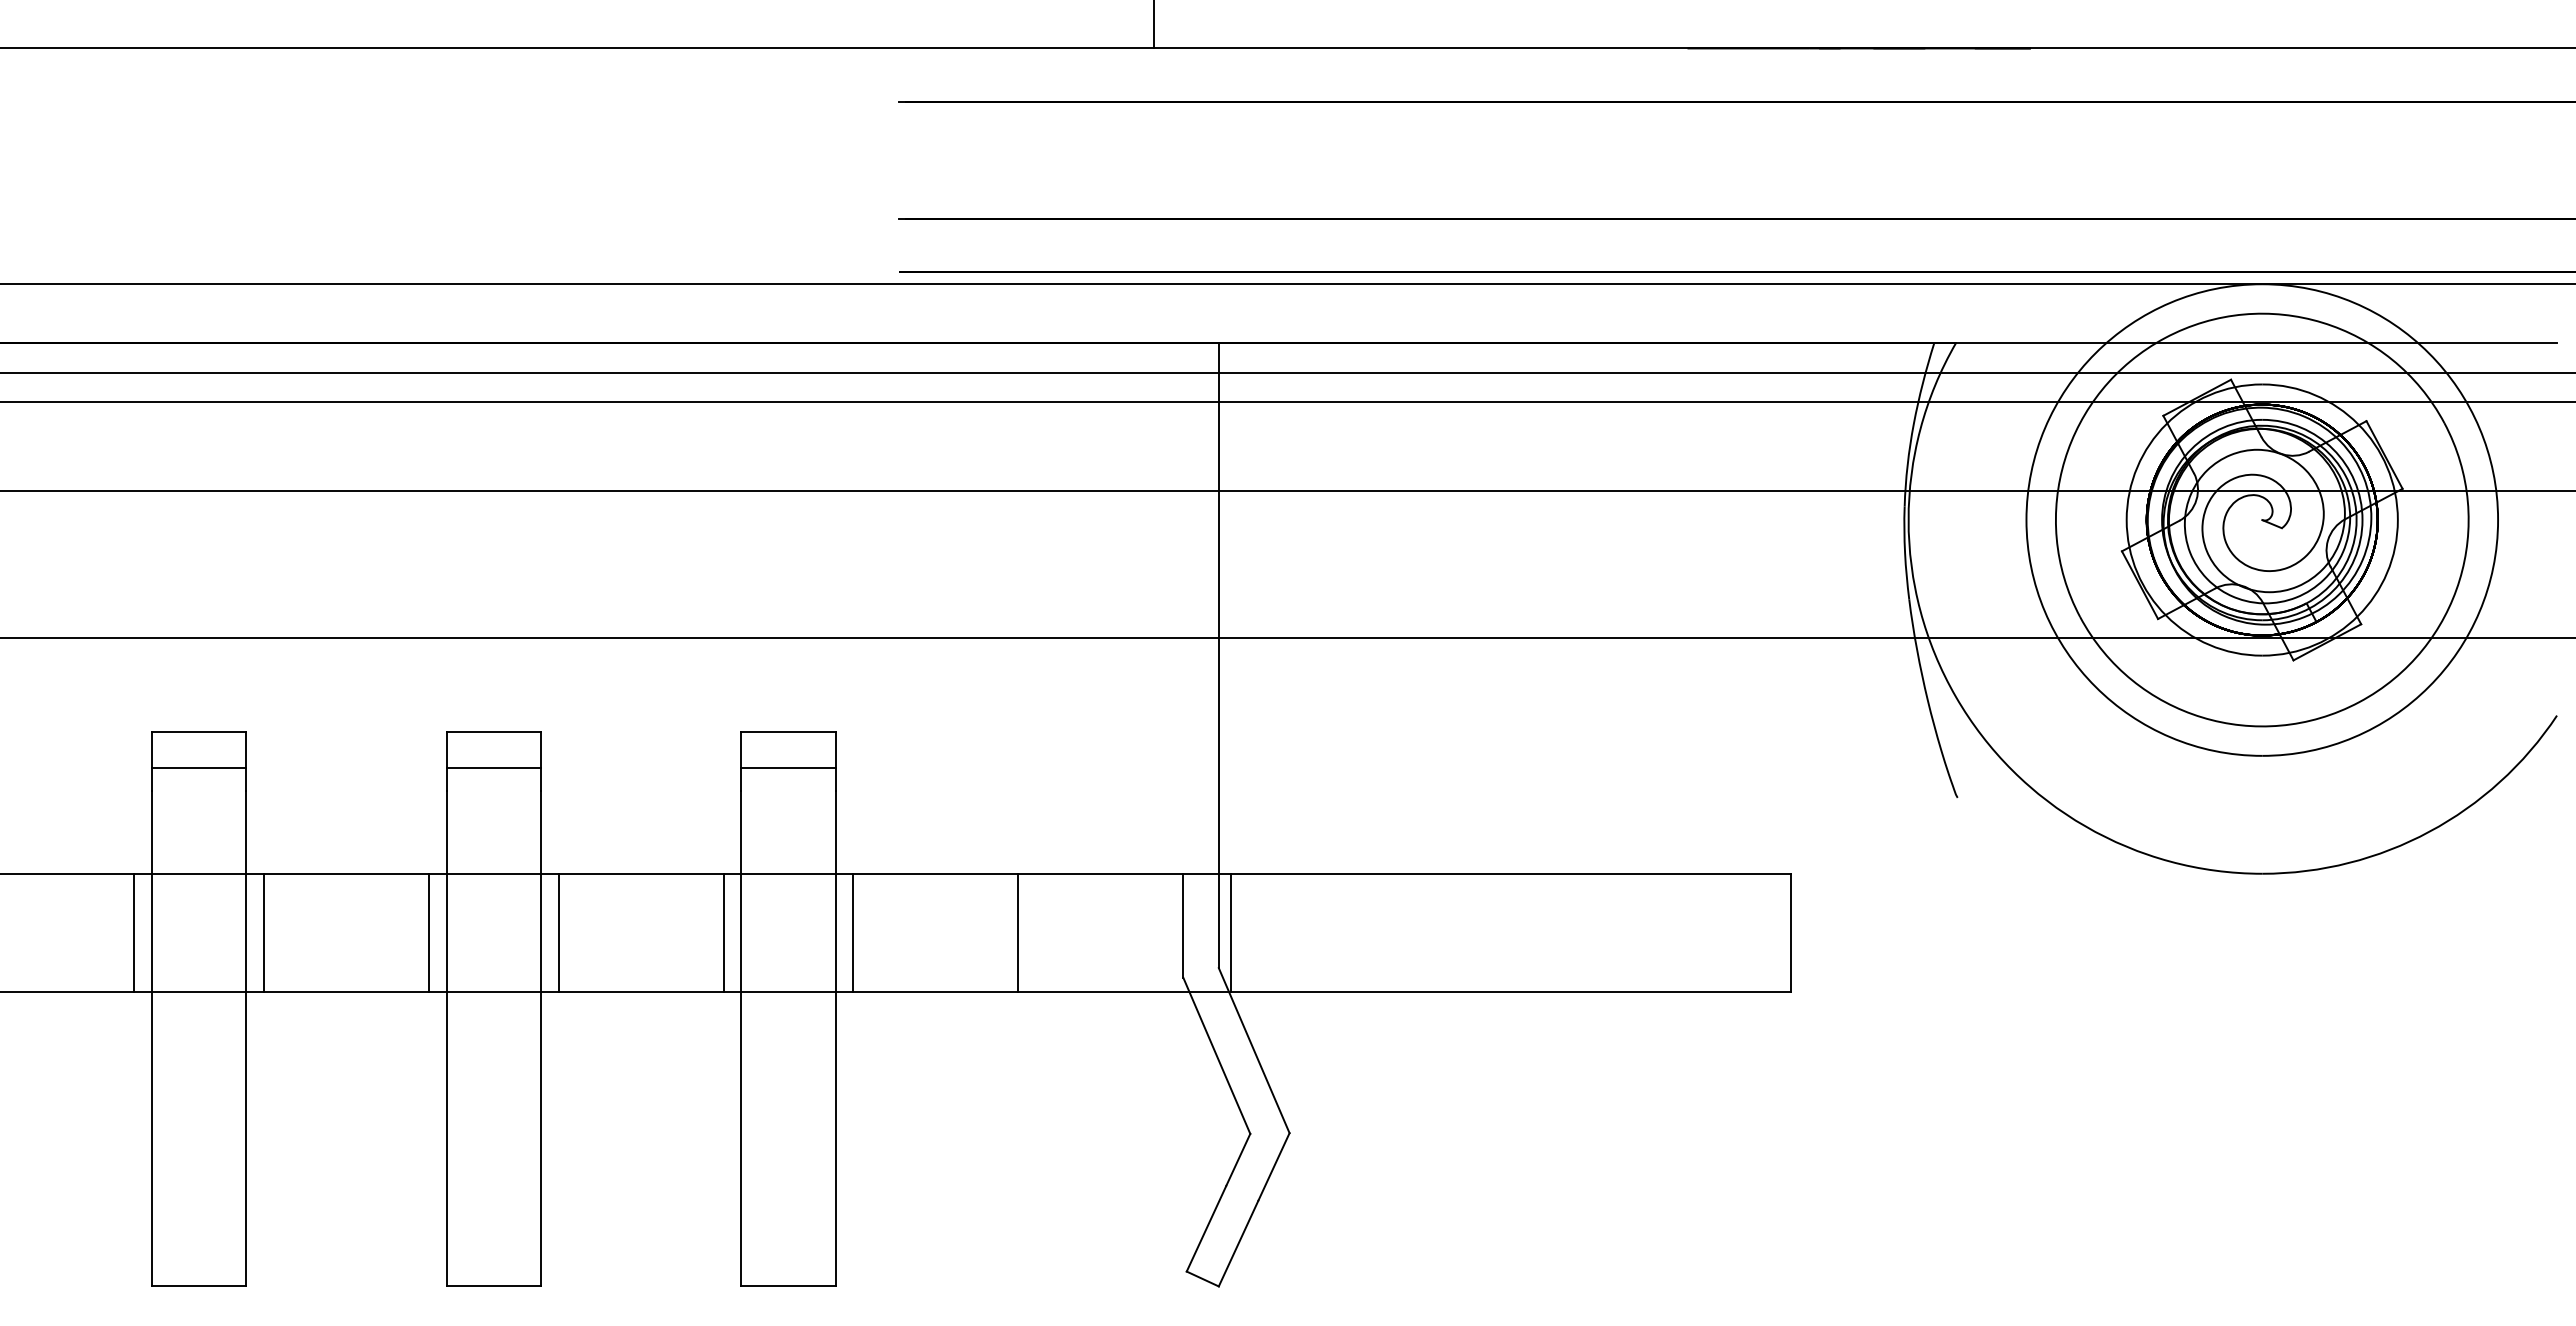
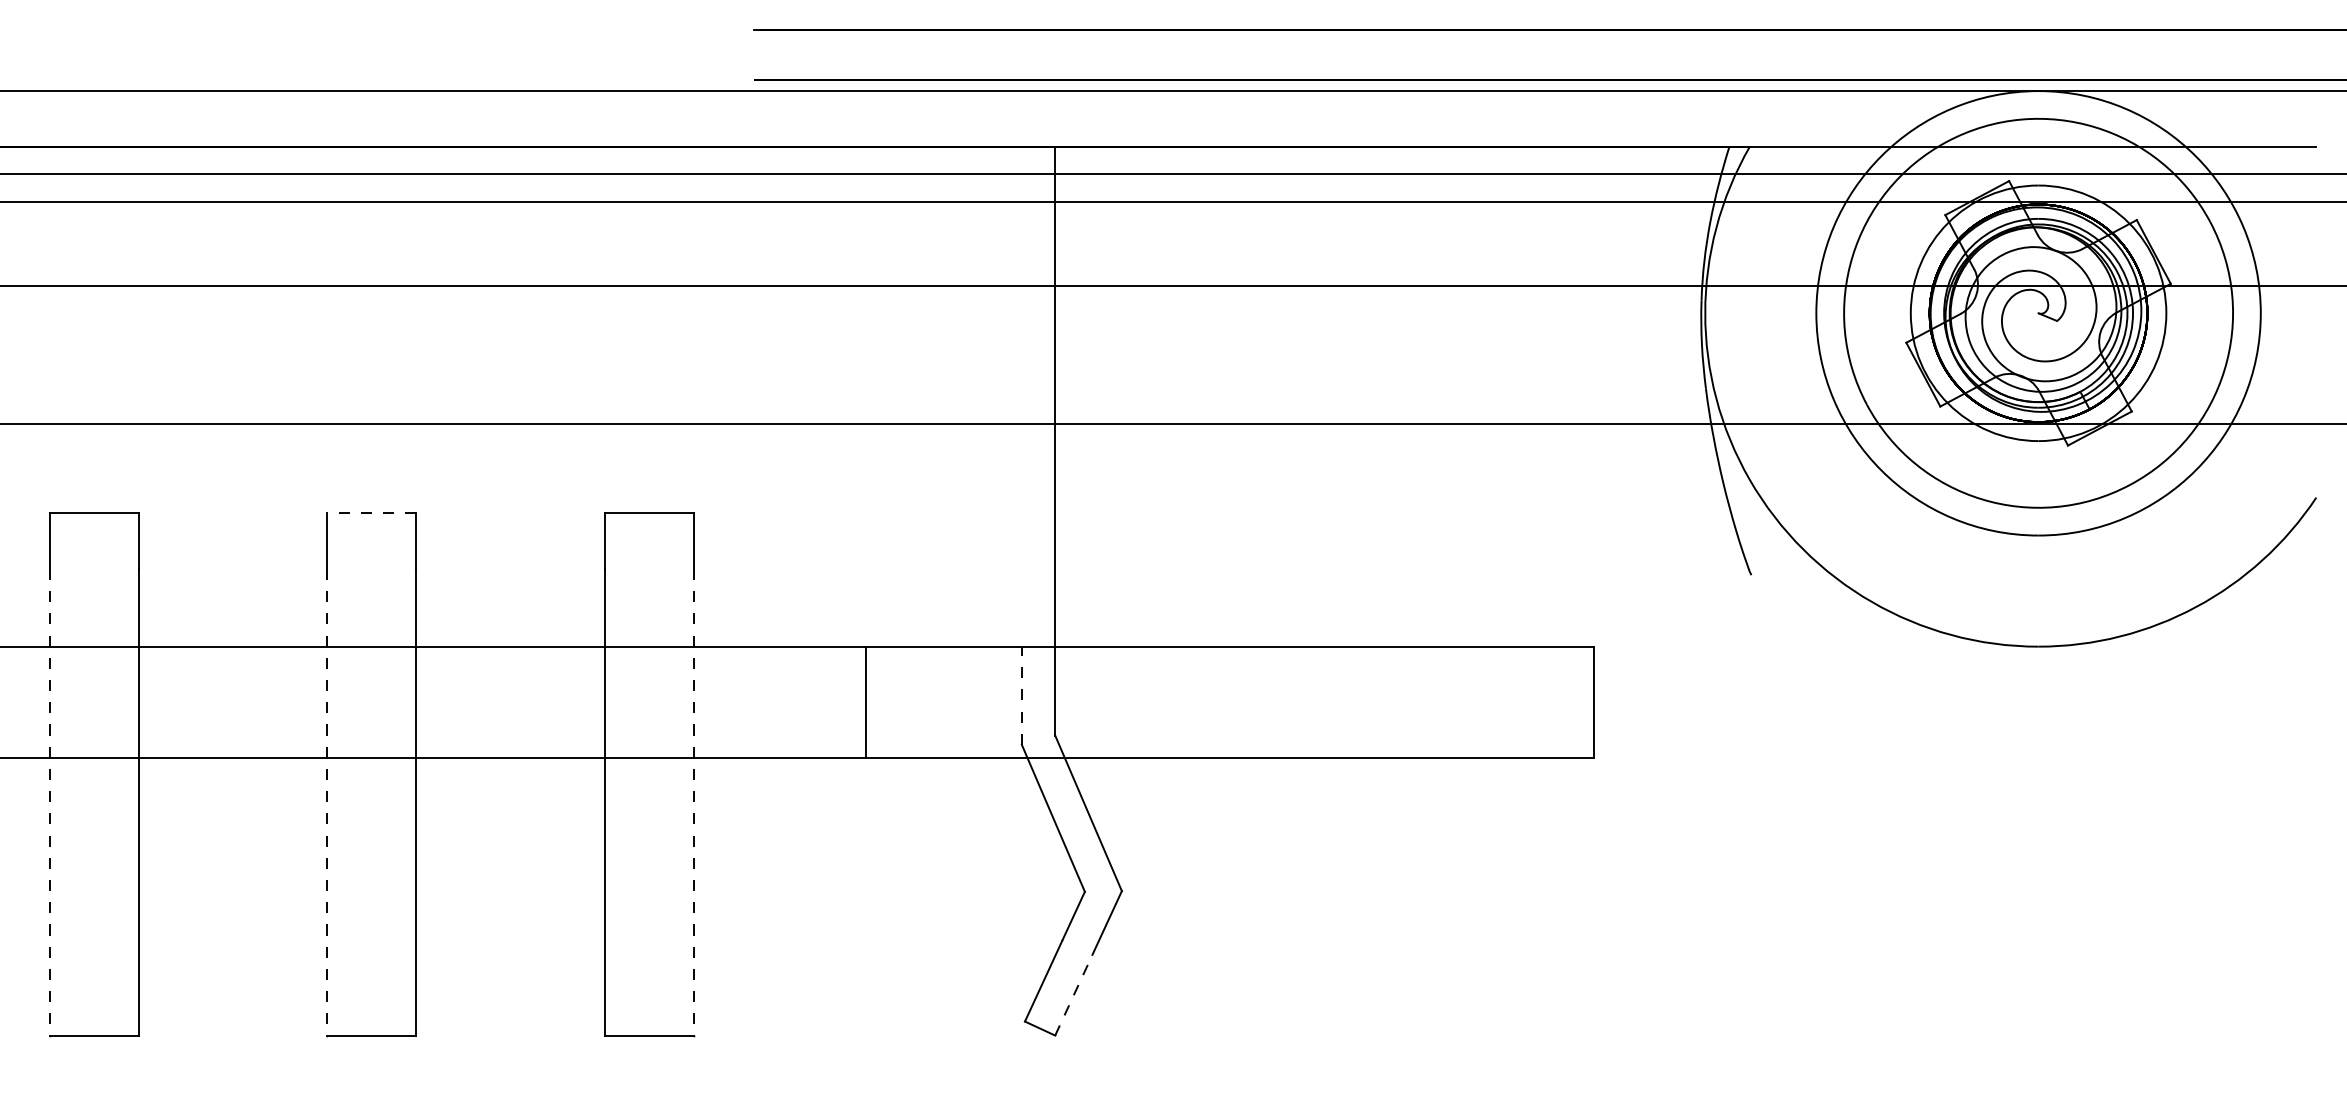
line: (493, 732) -> (371, 513), solid -> dashed
line: (198, 767) -> (93, 546), removed
line: (493, 767) -> (371, 546), removed
line: (788, 767) -> (649, 546), removed
line: (1183, 925) -> (1021, 695), solid -> dashed
line: (134, 932) -> (33, 702), removed
line: (263, 932) -> (154, 702), removed
line: (428, 932) -> (310, 702), removed
line: (558, 932) -> (432, 702), removed
line: (723, 932) -> (588, 702), removed
line: (853, 932) -> (710, 702), removed
line: (1230, 932) -> (1066, 702), removed
line: (151, 1038) -> (49, 801), solid -> dashed
line: (446, 1038) -> (327, 801), solid -> dashed
line: (835, 1038) -> (693, 801), solid -> dashed
line: (1238, 1243) -> (1073, 995), solid -> dashed

